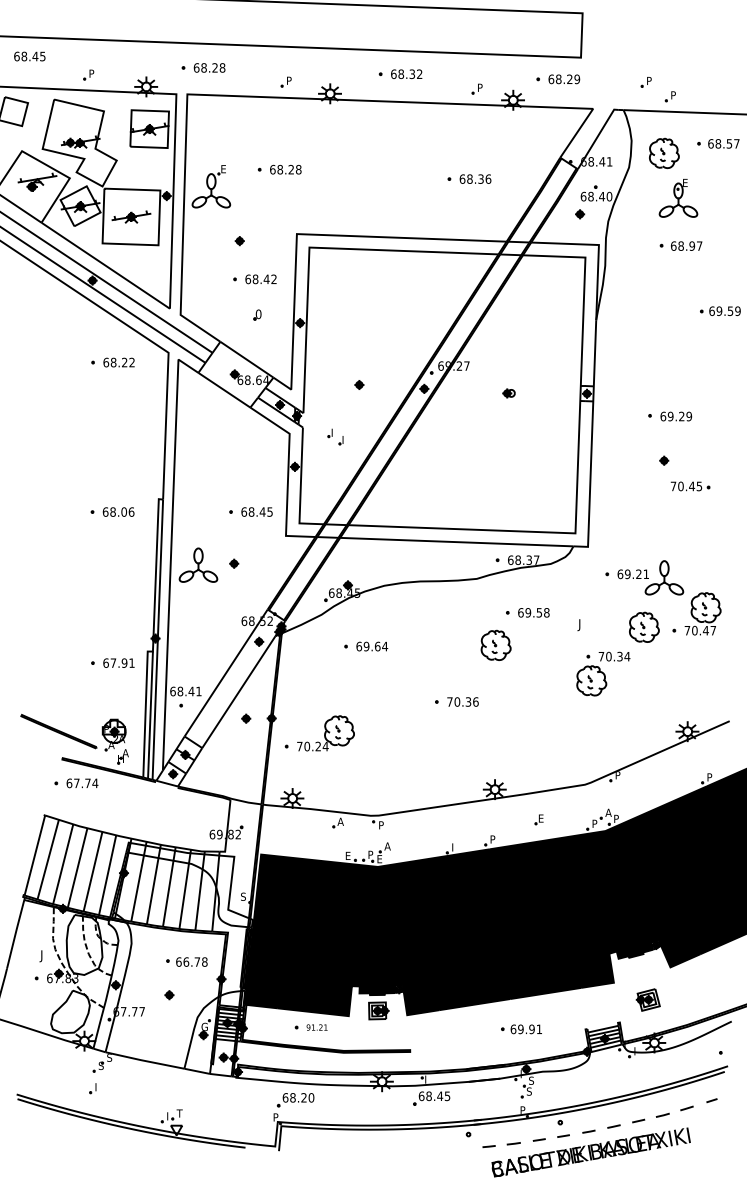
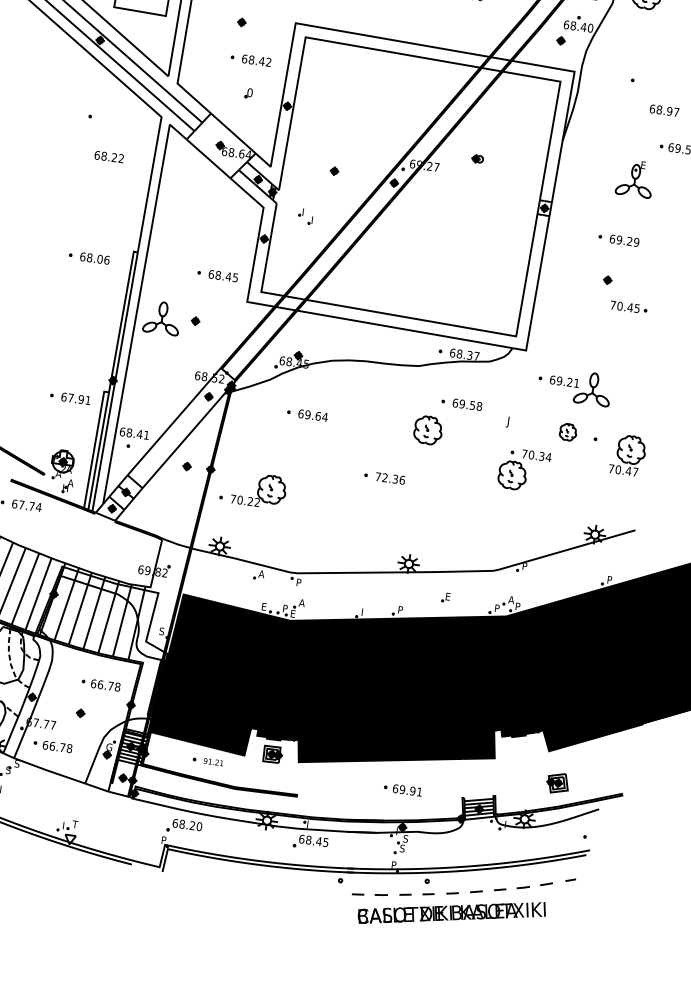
part: (678, 198) -> (635, 178), moved
text: (686, 245) -> (664, 110), moved
text: (118, 362) -> (108, 156), moved
part: (508, 393) -> (477, 159), moved
part: (702, 613) -> (627, 454), moved
part: (644, 626) -> (568, 431), size x0.6
text: (457, 701) -> (385, 477), 70.36 -> 72.36
text: (325, 746) -> (257, 502), 70.24 -> 70.22
part: (647, 999) -> (557, 782), moved
part: (144, 1033) -> (52, 745), added

